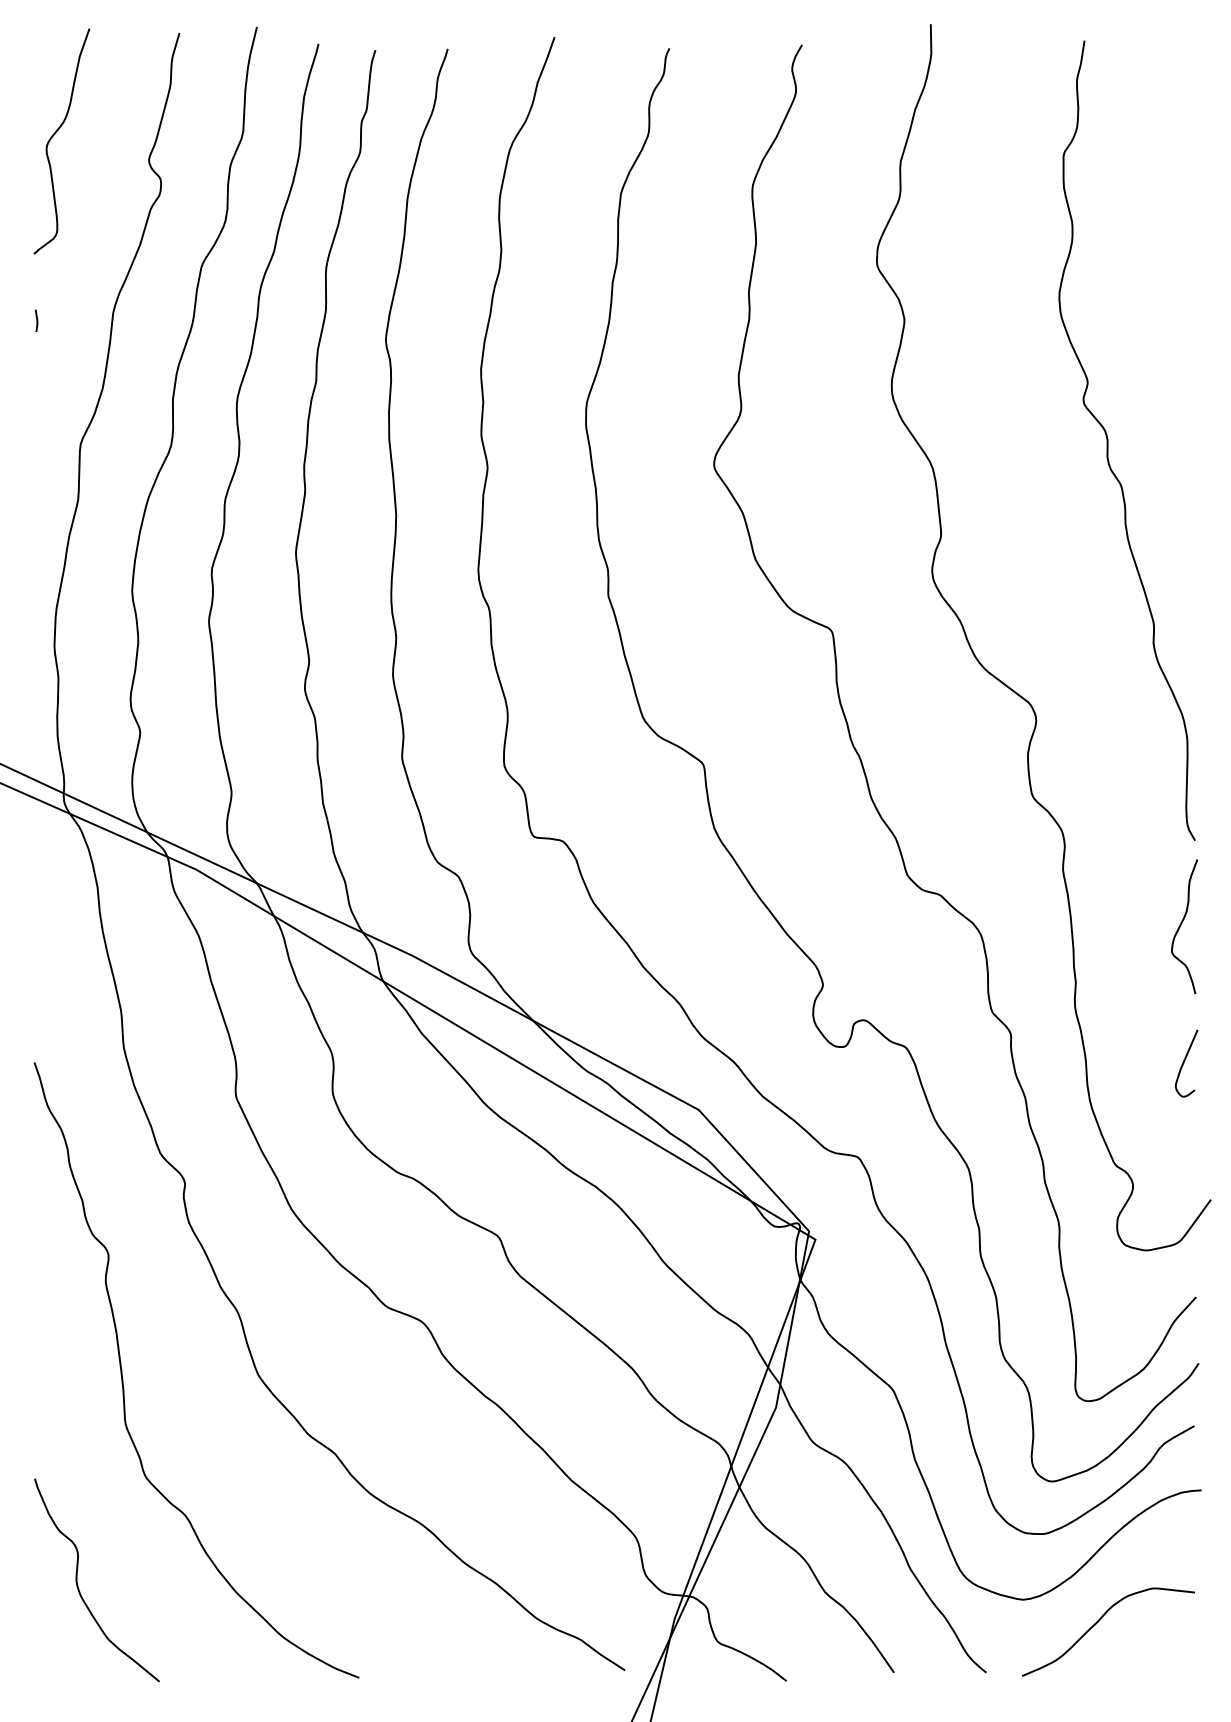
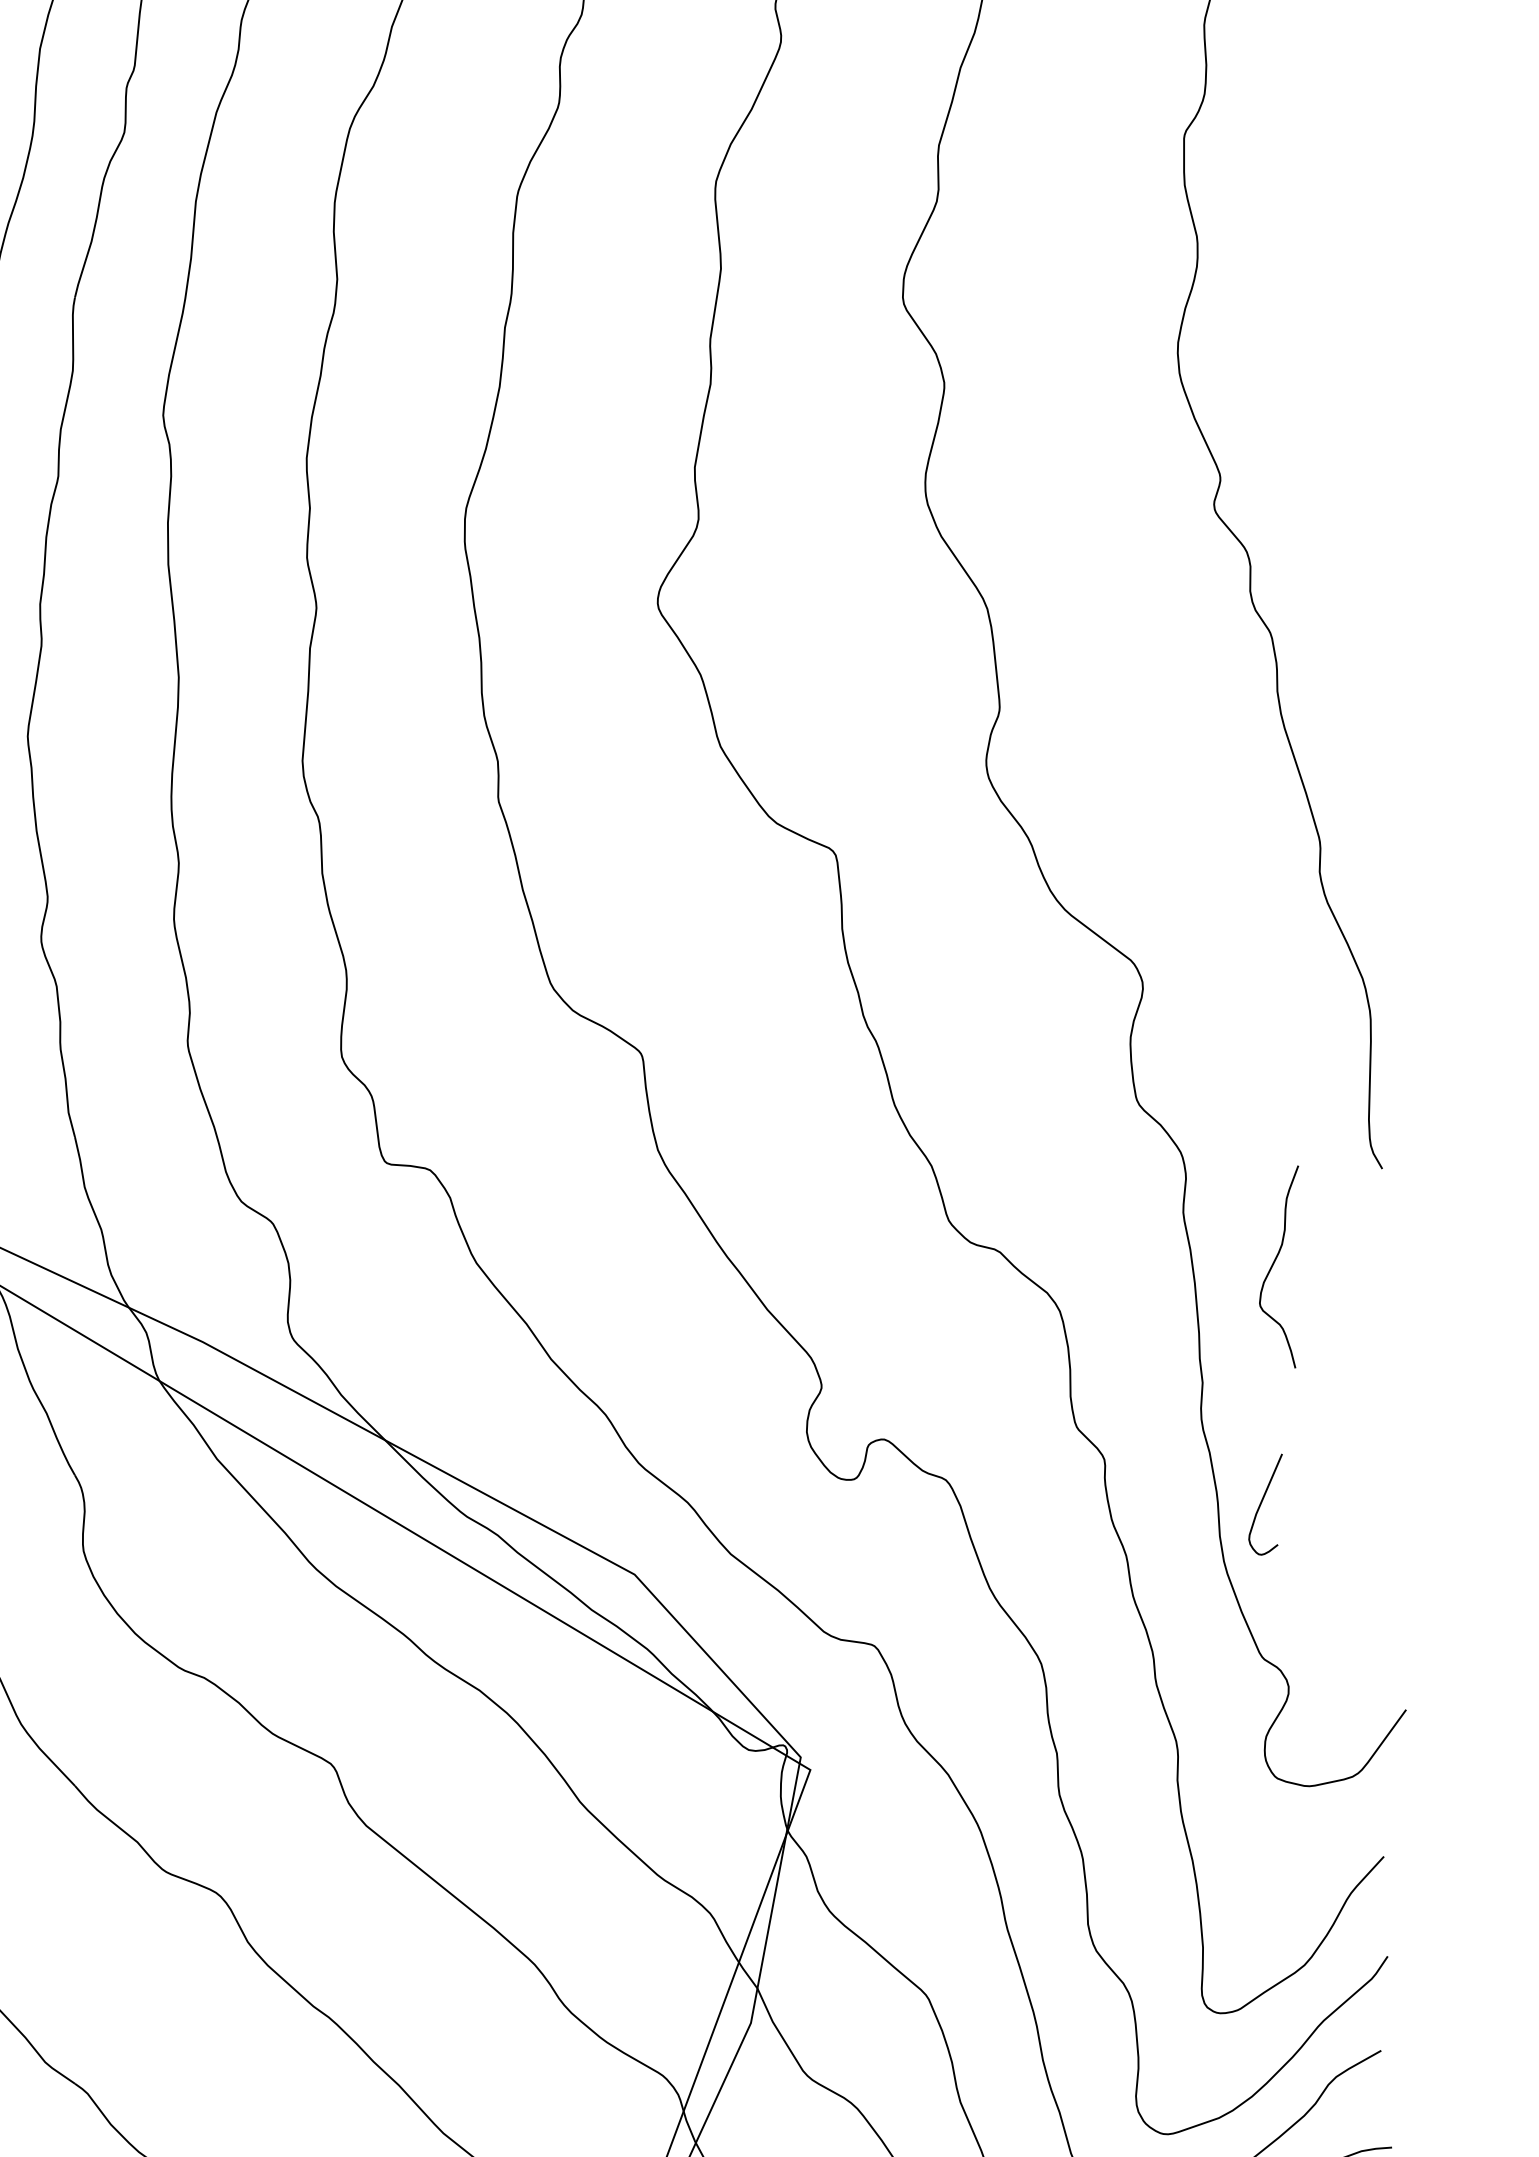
curve: (1181, 925) -> (1274, 1265), moved
curve: (1184, 1063) -> (1262, 1504), moved

